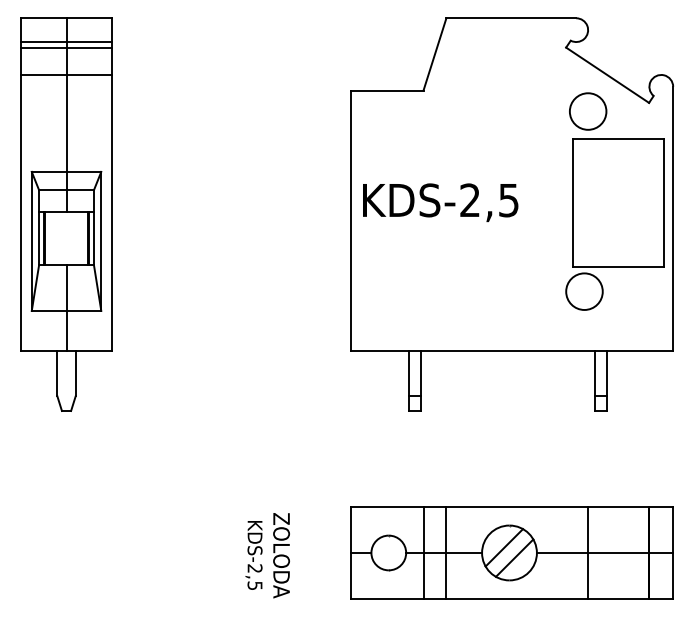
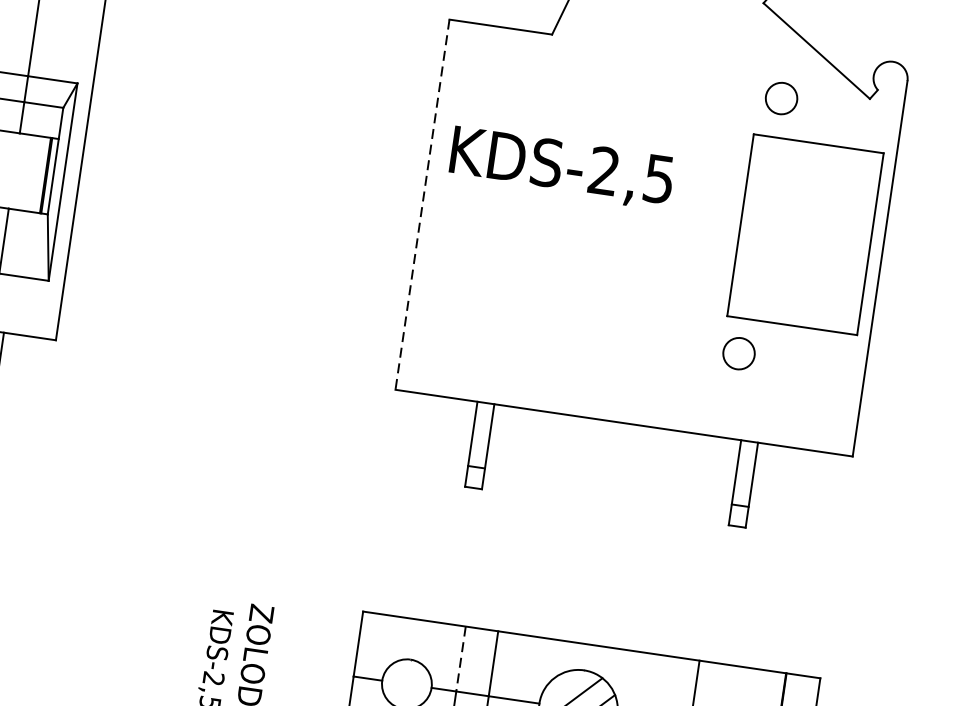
circle: (587, 111) -> (780, 98), size x0.6
text: (440, 202) -> (561, 167), moved
line: (351, 221) -> (422, 205), solid -> dashed
circle: (584, 291) -> (739, 353), size x0.6
line: (423, 530) -> (460, 659), solid -> dashed

